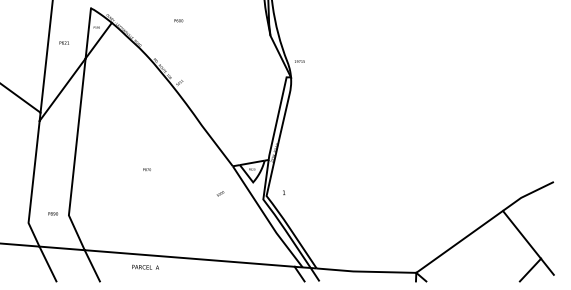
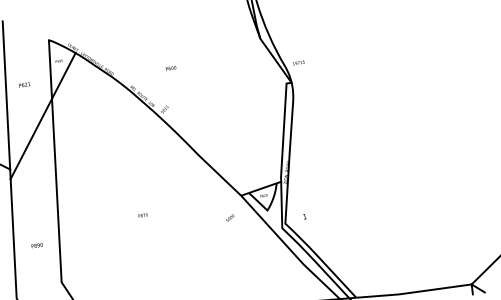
text: (178, 20) -> (170, 68), moved
text: (220, 193) -> (230, 217), moved
text: (52, 213) -> (36, 245), moved

